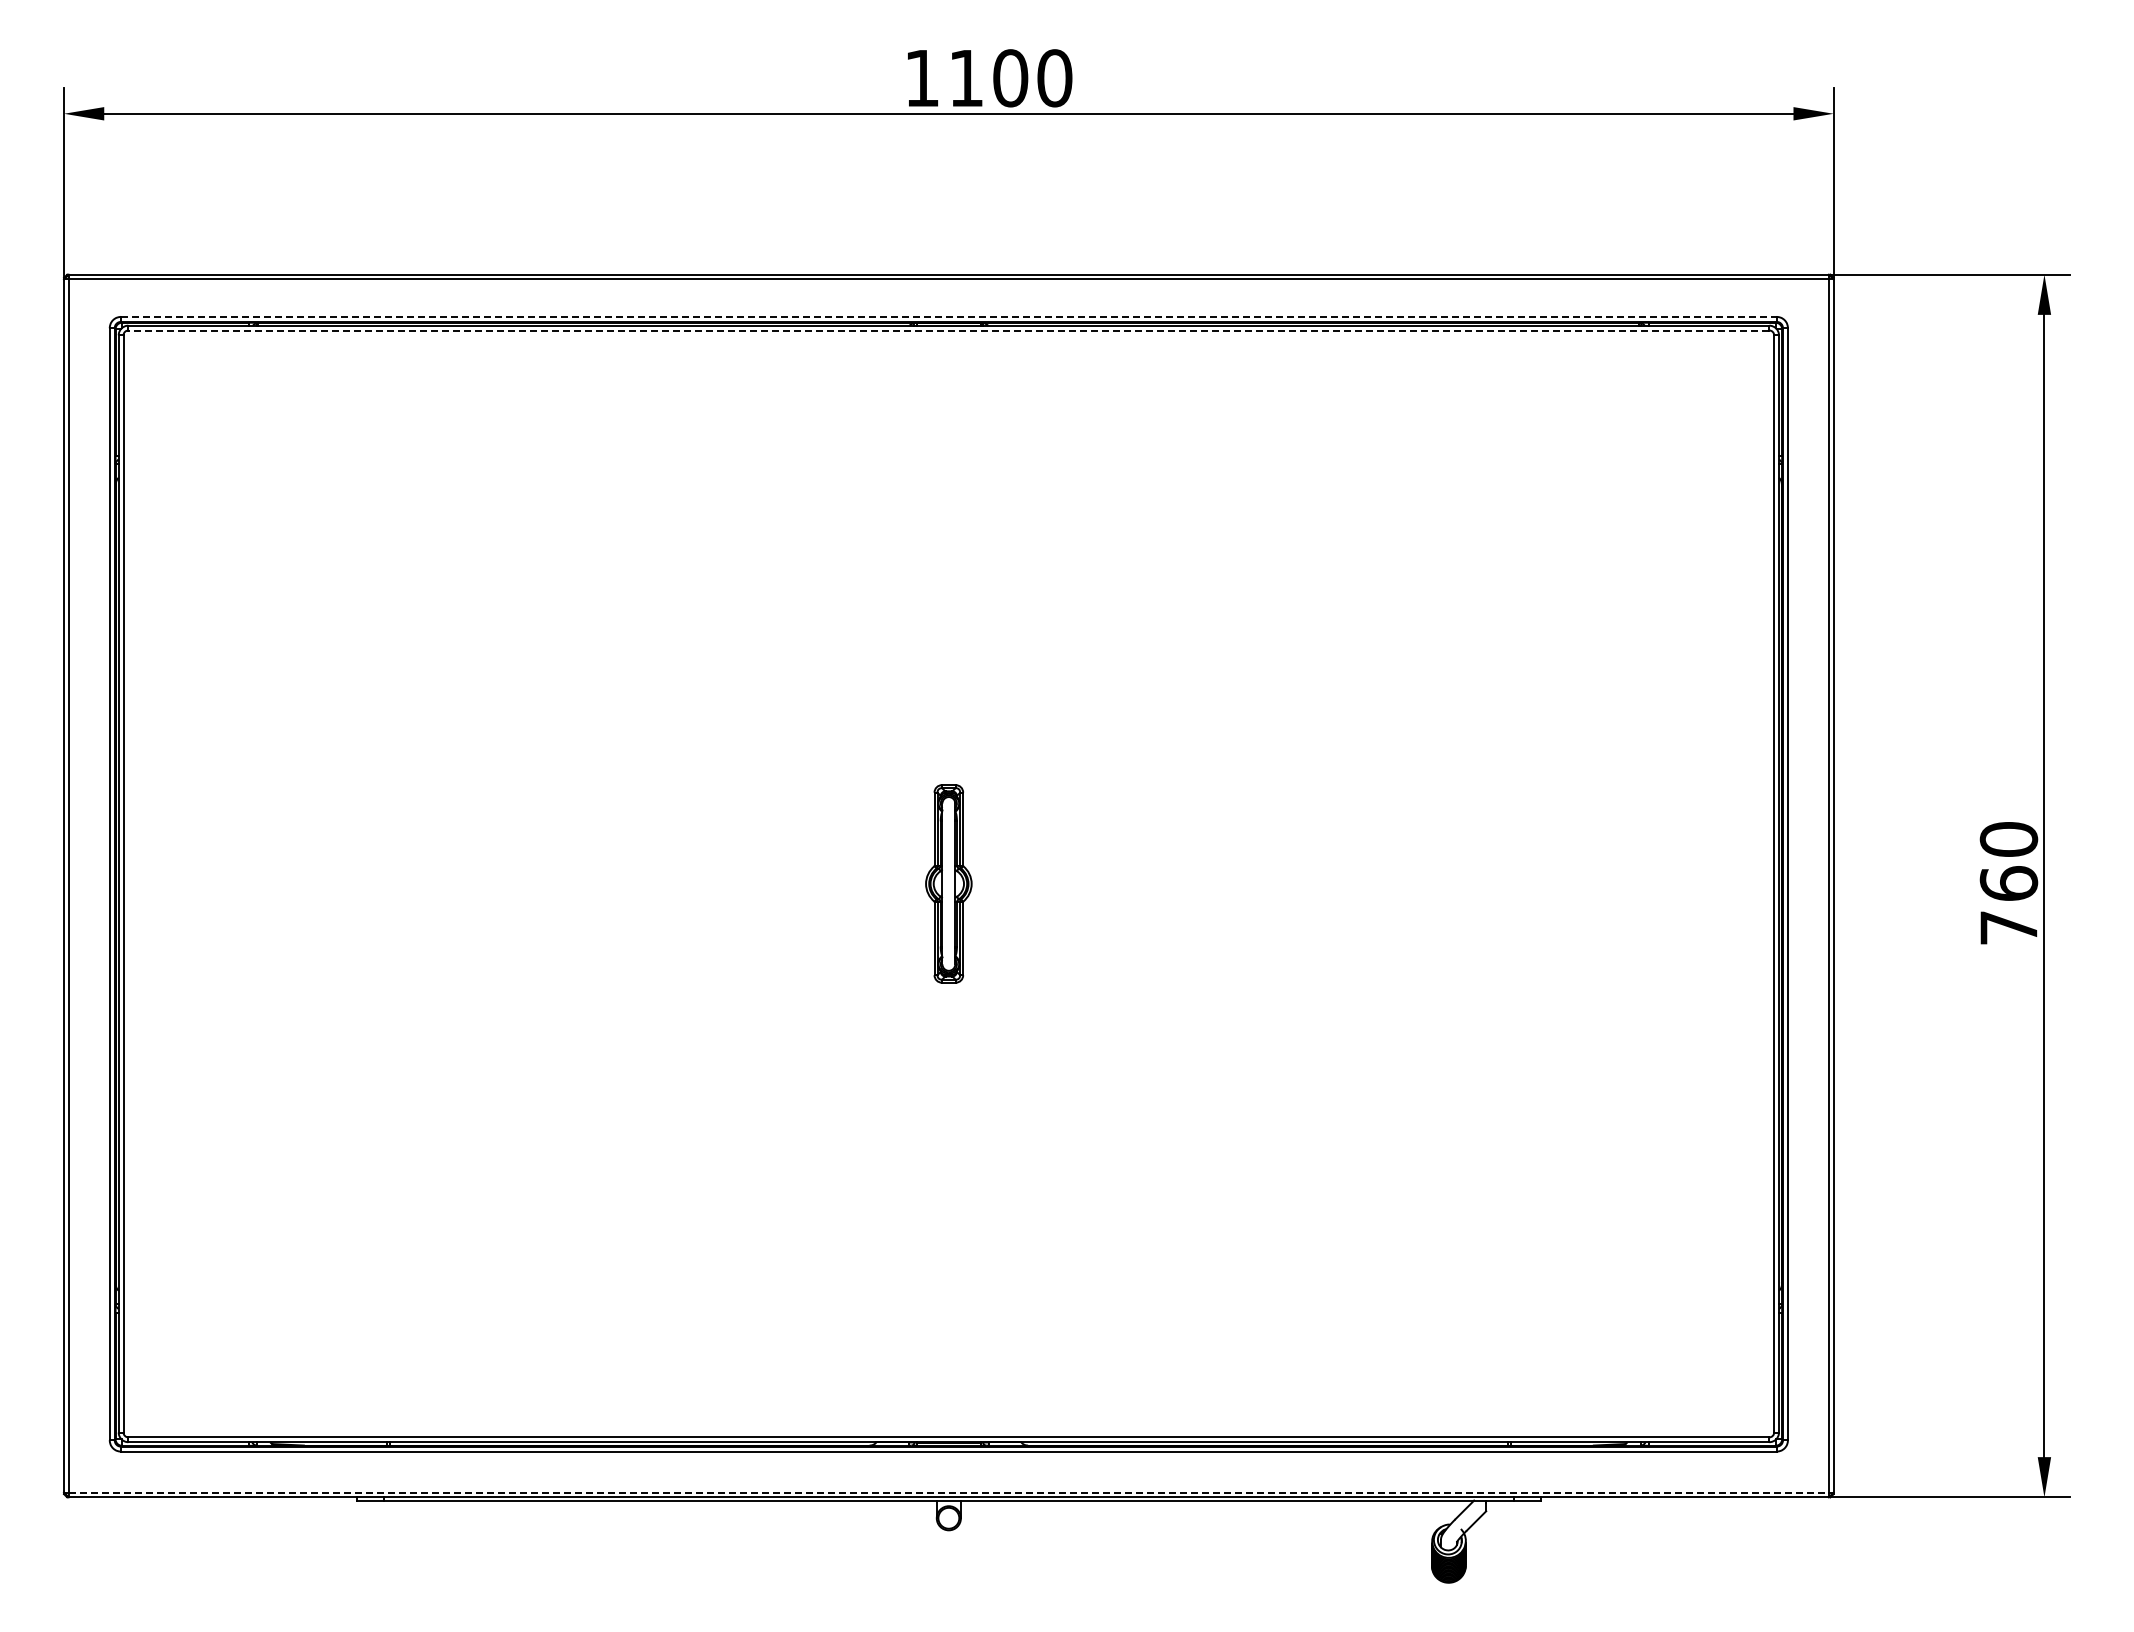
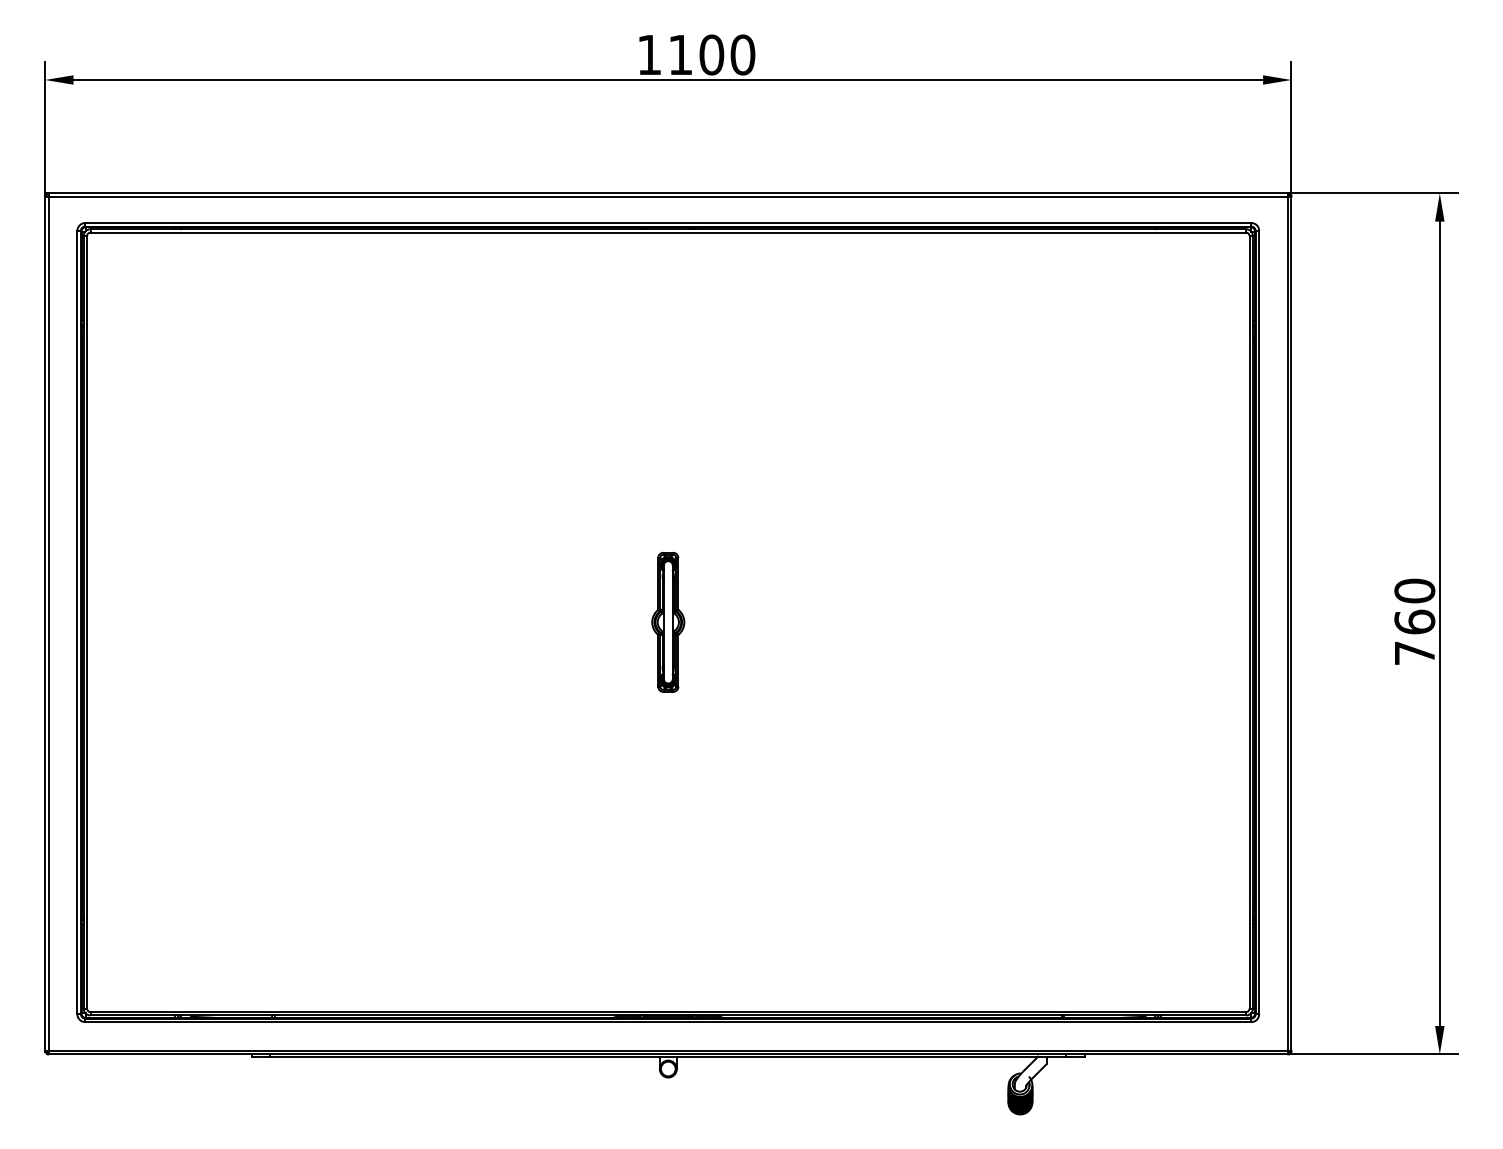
line: (948, 316) -> (668, 222), dashed -> solid
line: (948, 330) -> (668, 232), dashed -> solid
line: (949, 1492) -> (668, 1050), dashed -> solid

